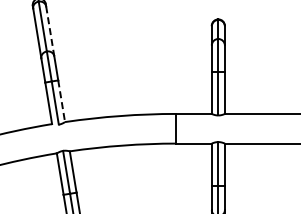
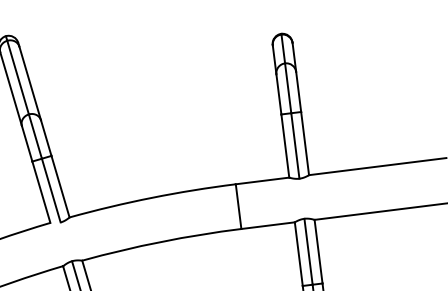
line: (50, 31) -> (30, 83), dashed -> solid
line: (61, 101) -> (60, 187), dashed -> solid

